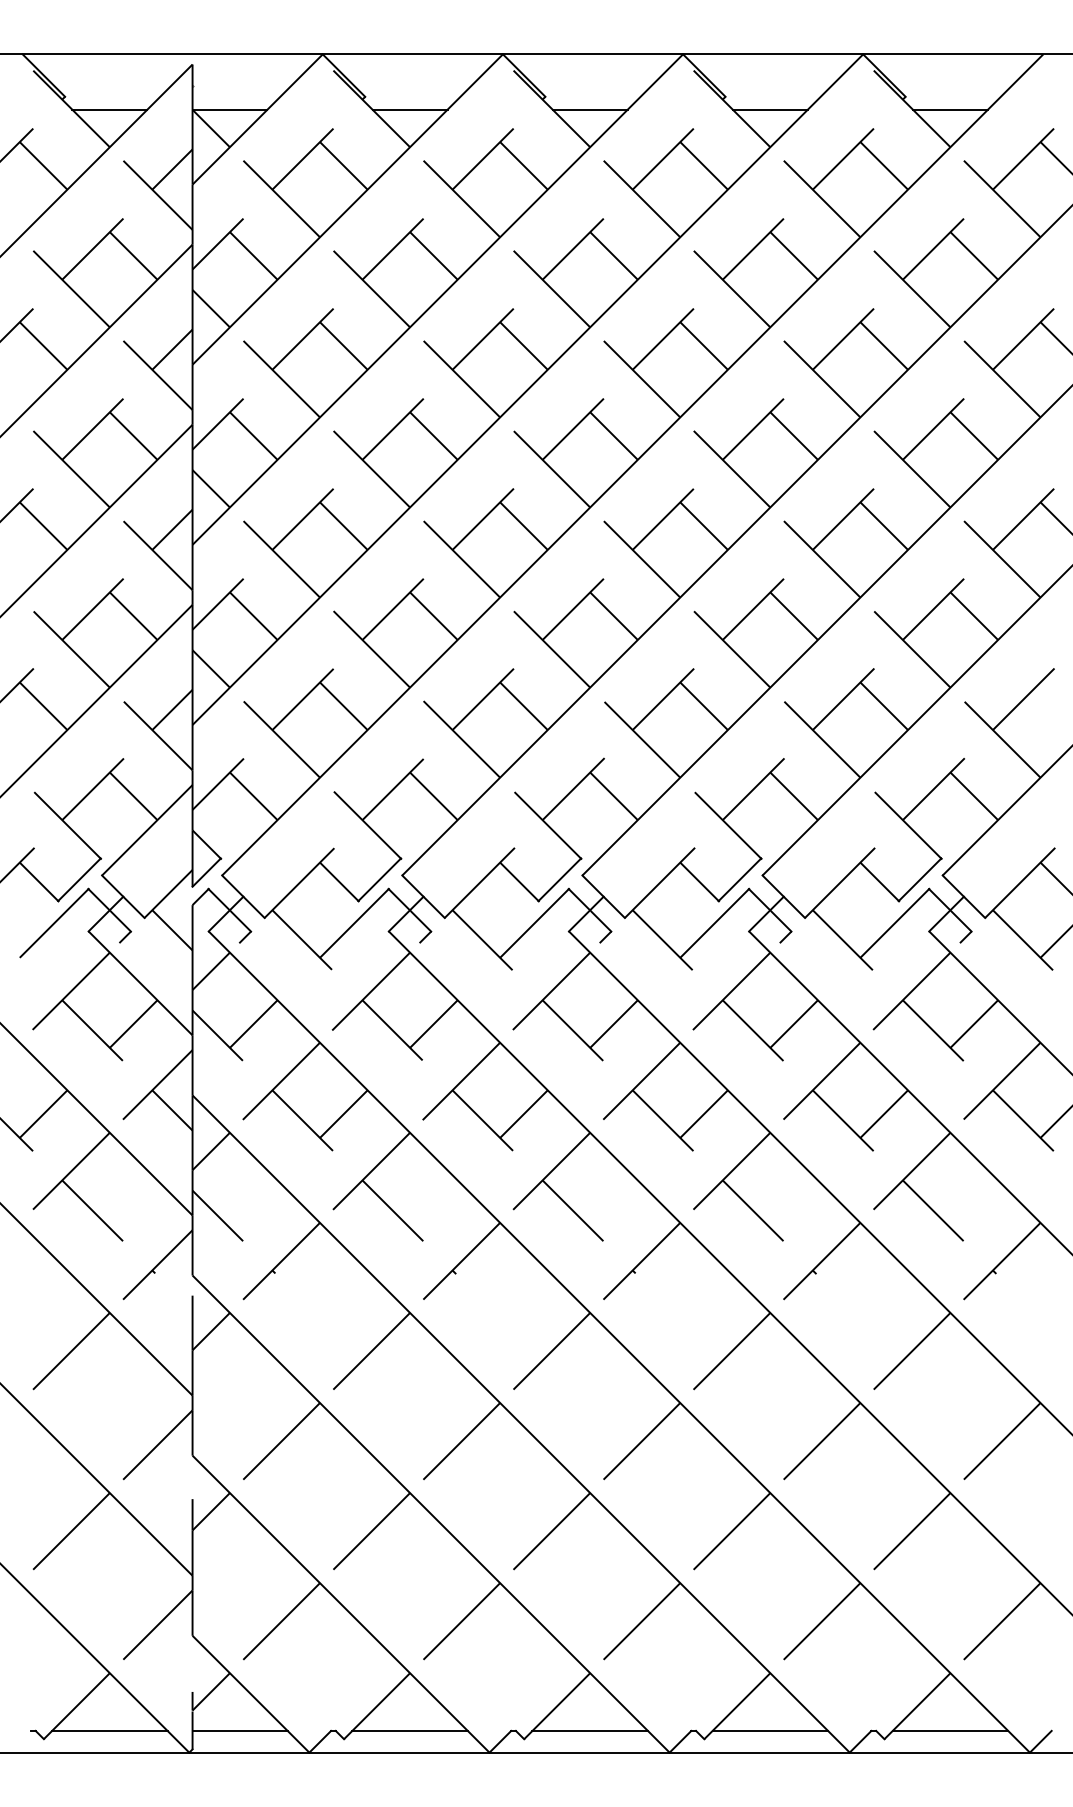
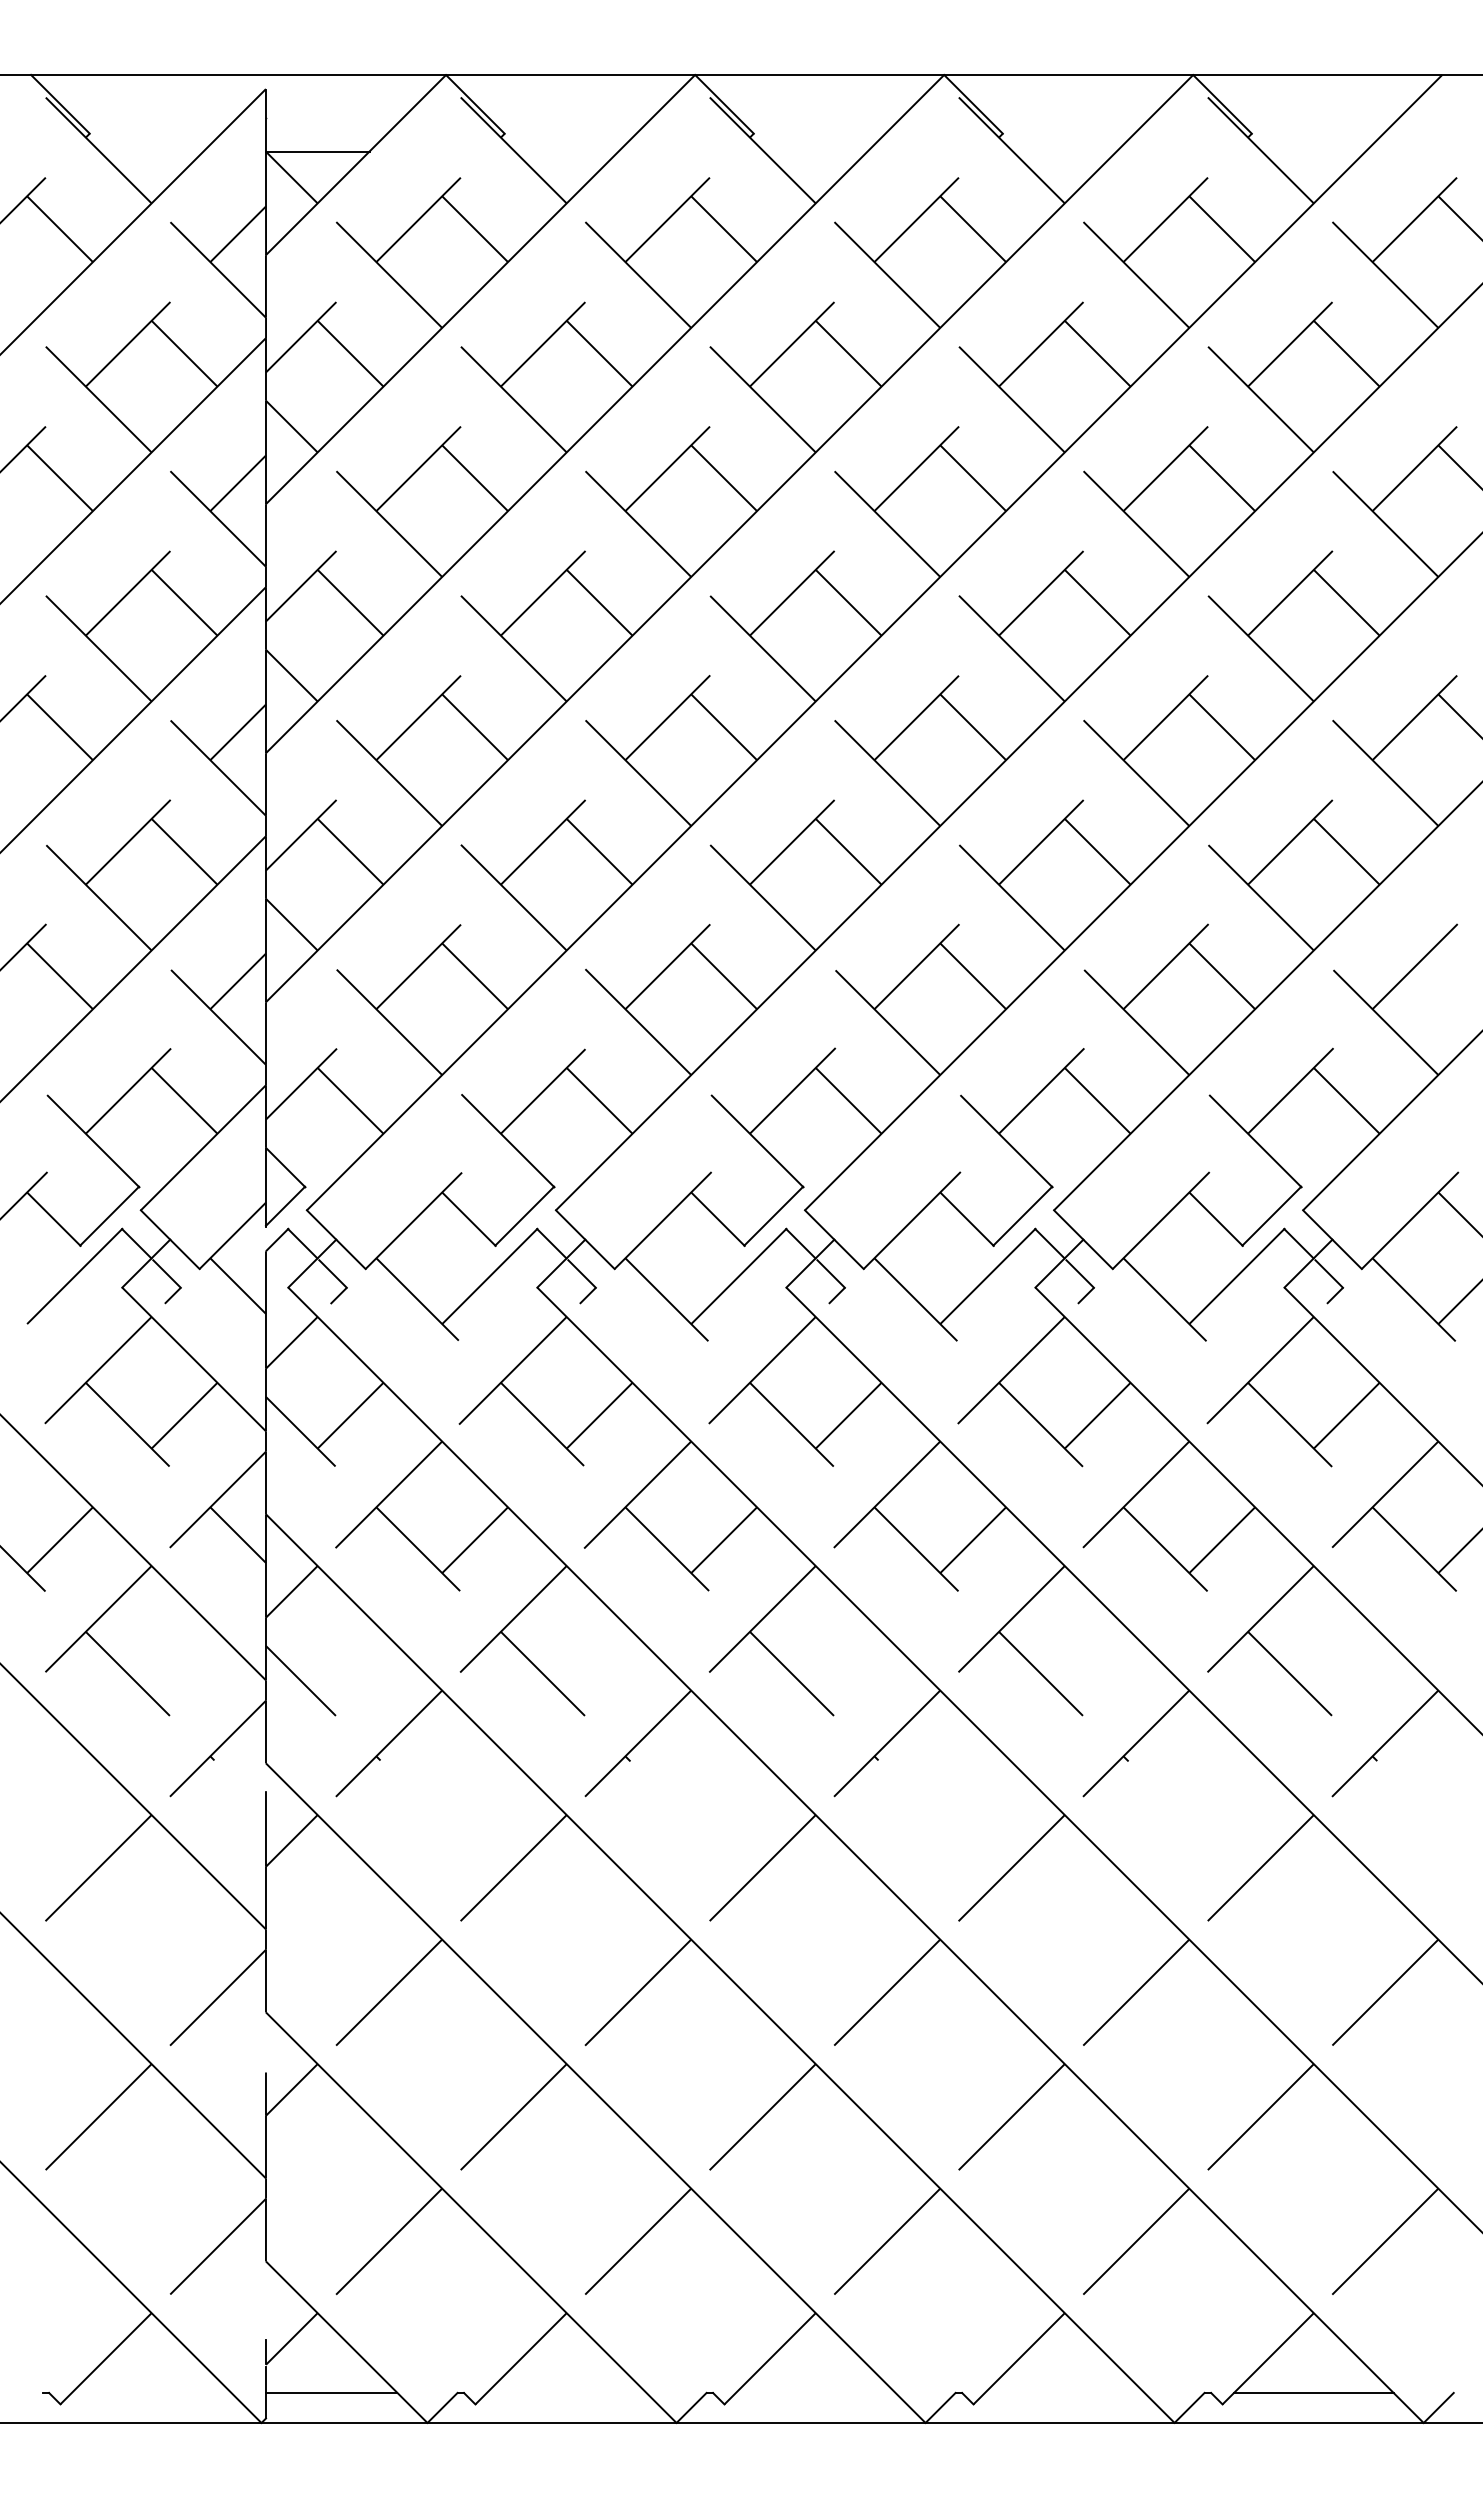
line: (109, 109) -> (151, 151), removed
line: (409, 109) -> (566, 151), removed
line: (590, 109) -> (815, 151), removed
line: (770, 109) -> (1064, 151), removed
line: (950, 109) -> (1313, 151), removed
line: (109, 1730) -> (151, 2392), removed
line: (409, 1730) -> (566, 2392), removed
line: (590, 1730) -> (815, 2392), removed
line: (770, 1730) -> (1064, 2392), removed

